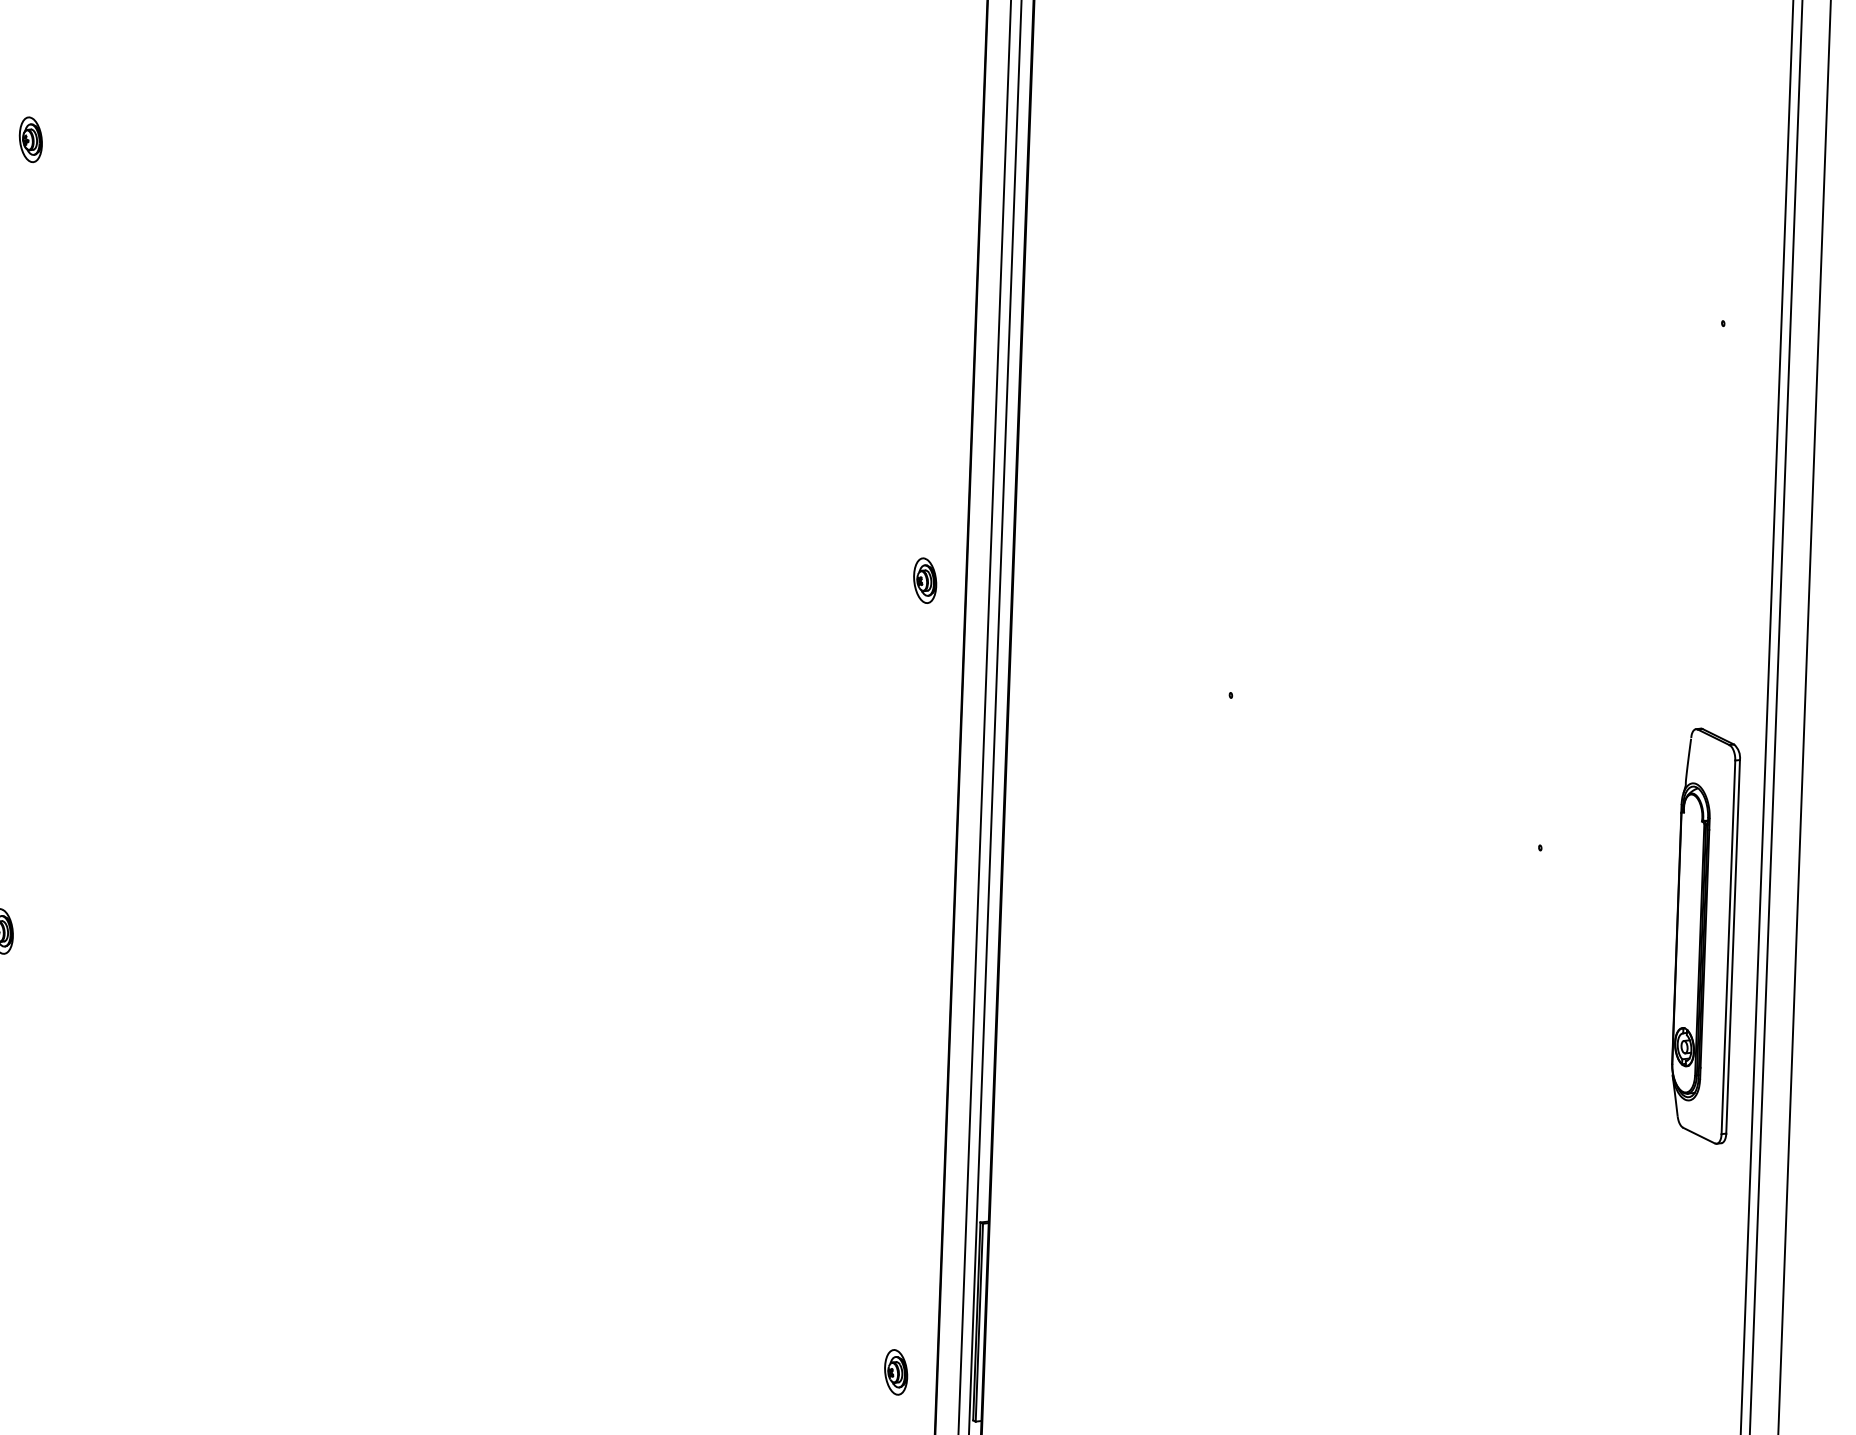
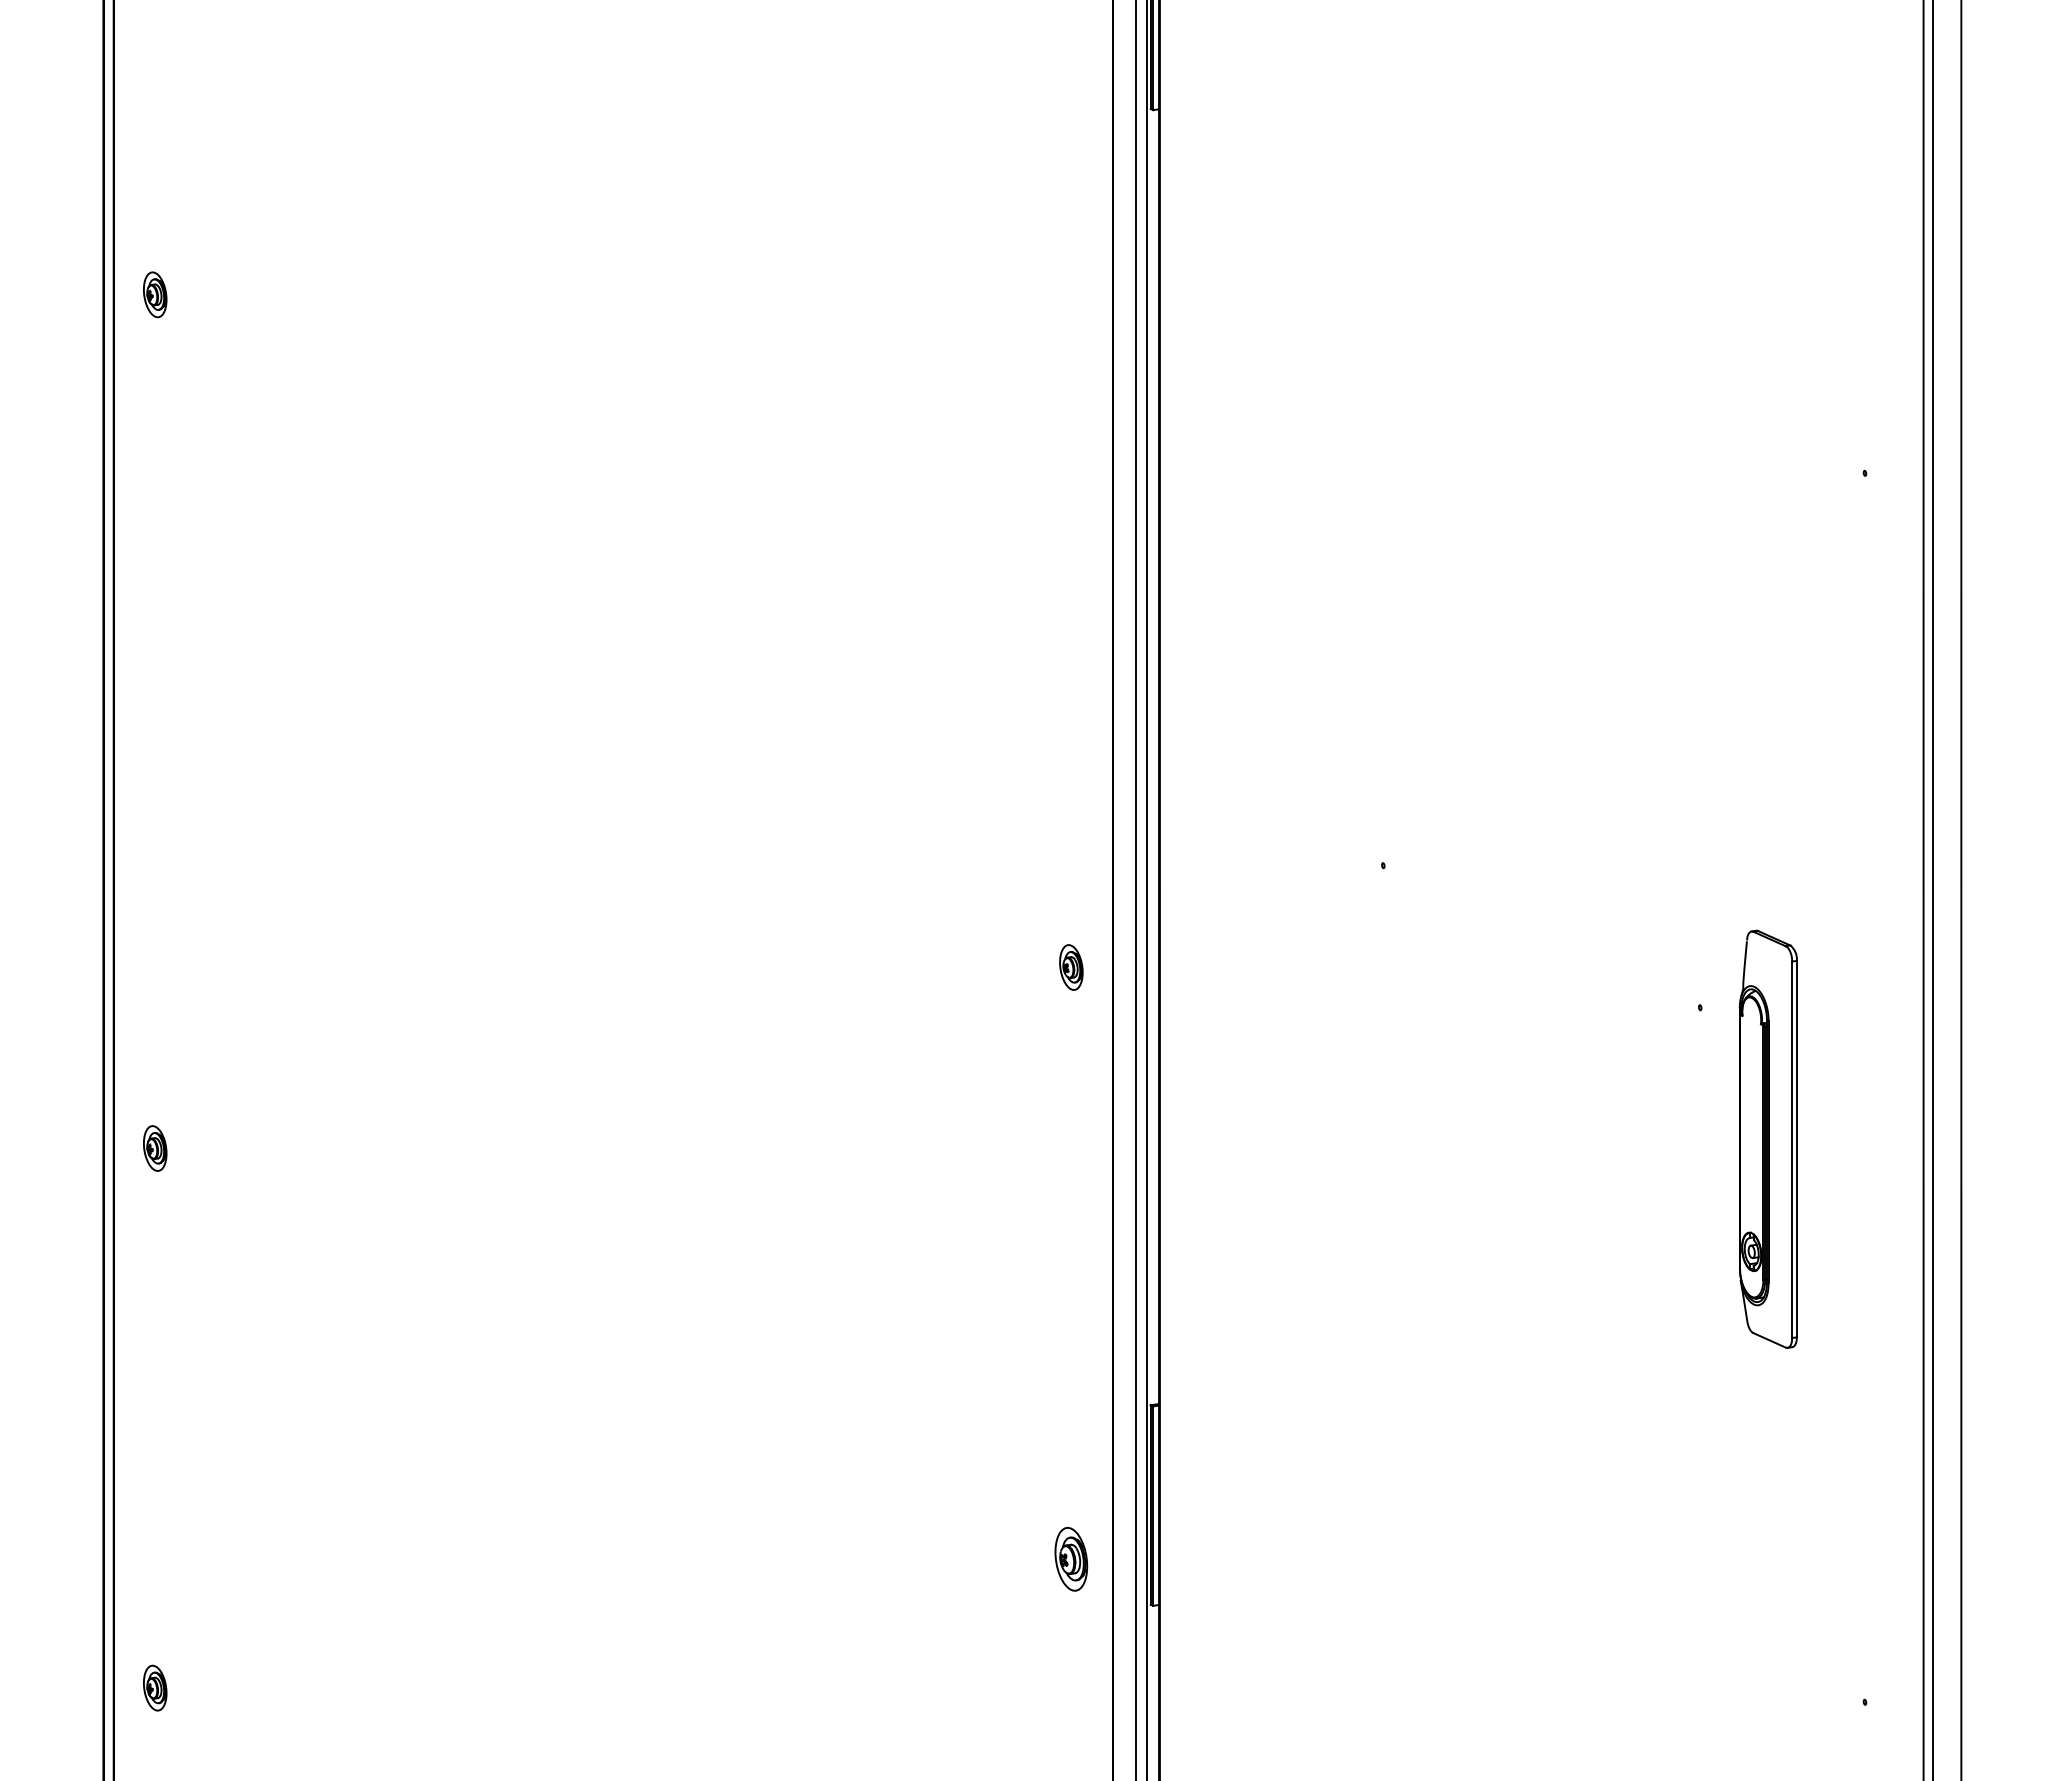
part: (31, 139) -> (155, 294), moved
part: (925, 580) -> (1071, 967), moved
part: (1704, 935) -> (1767, 1138), moved
part: (896, 1371) -> (1071, 1558), size x1.4

